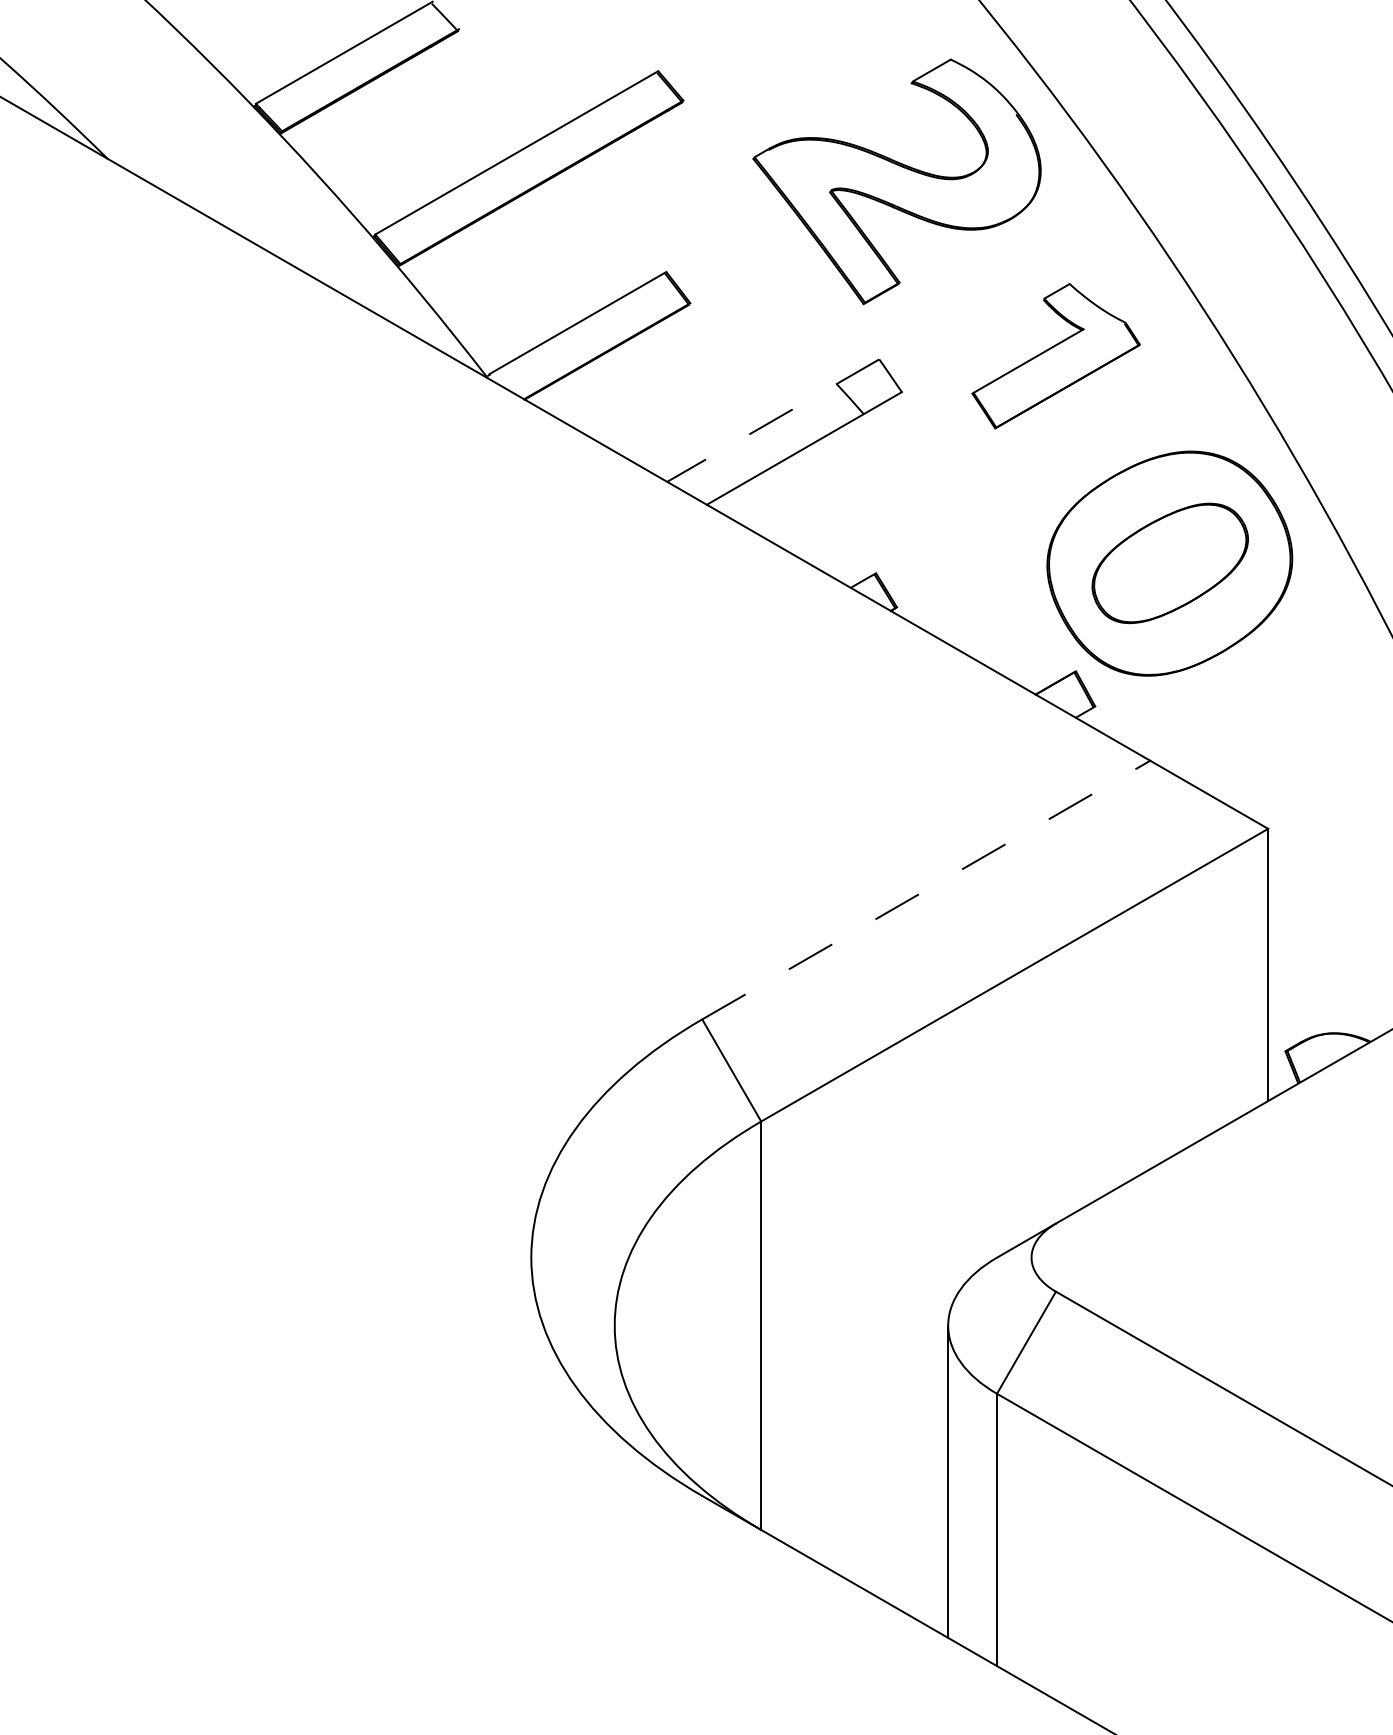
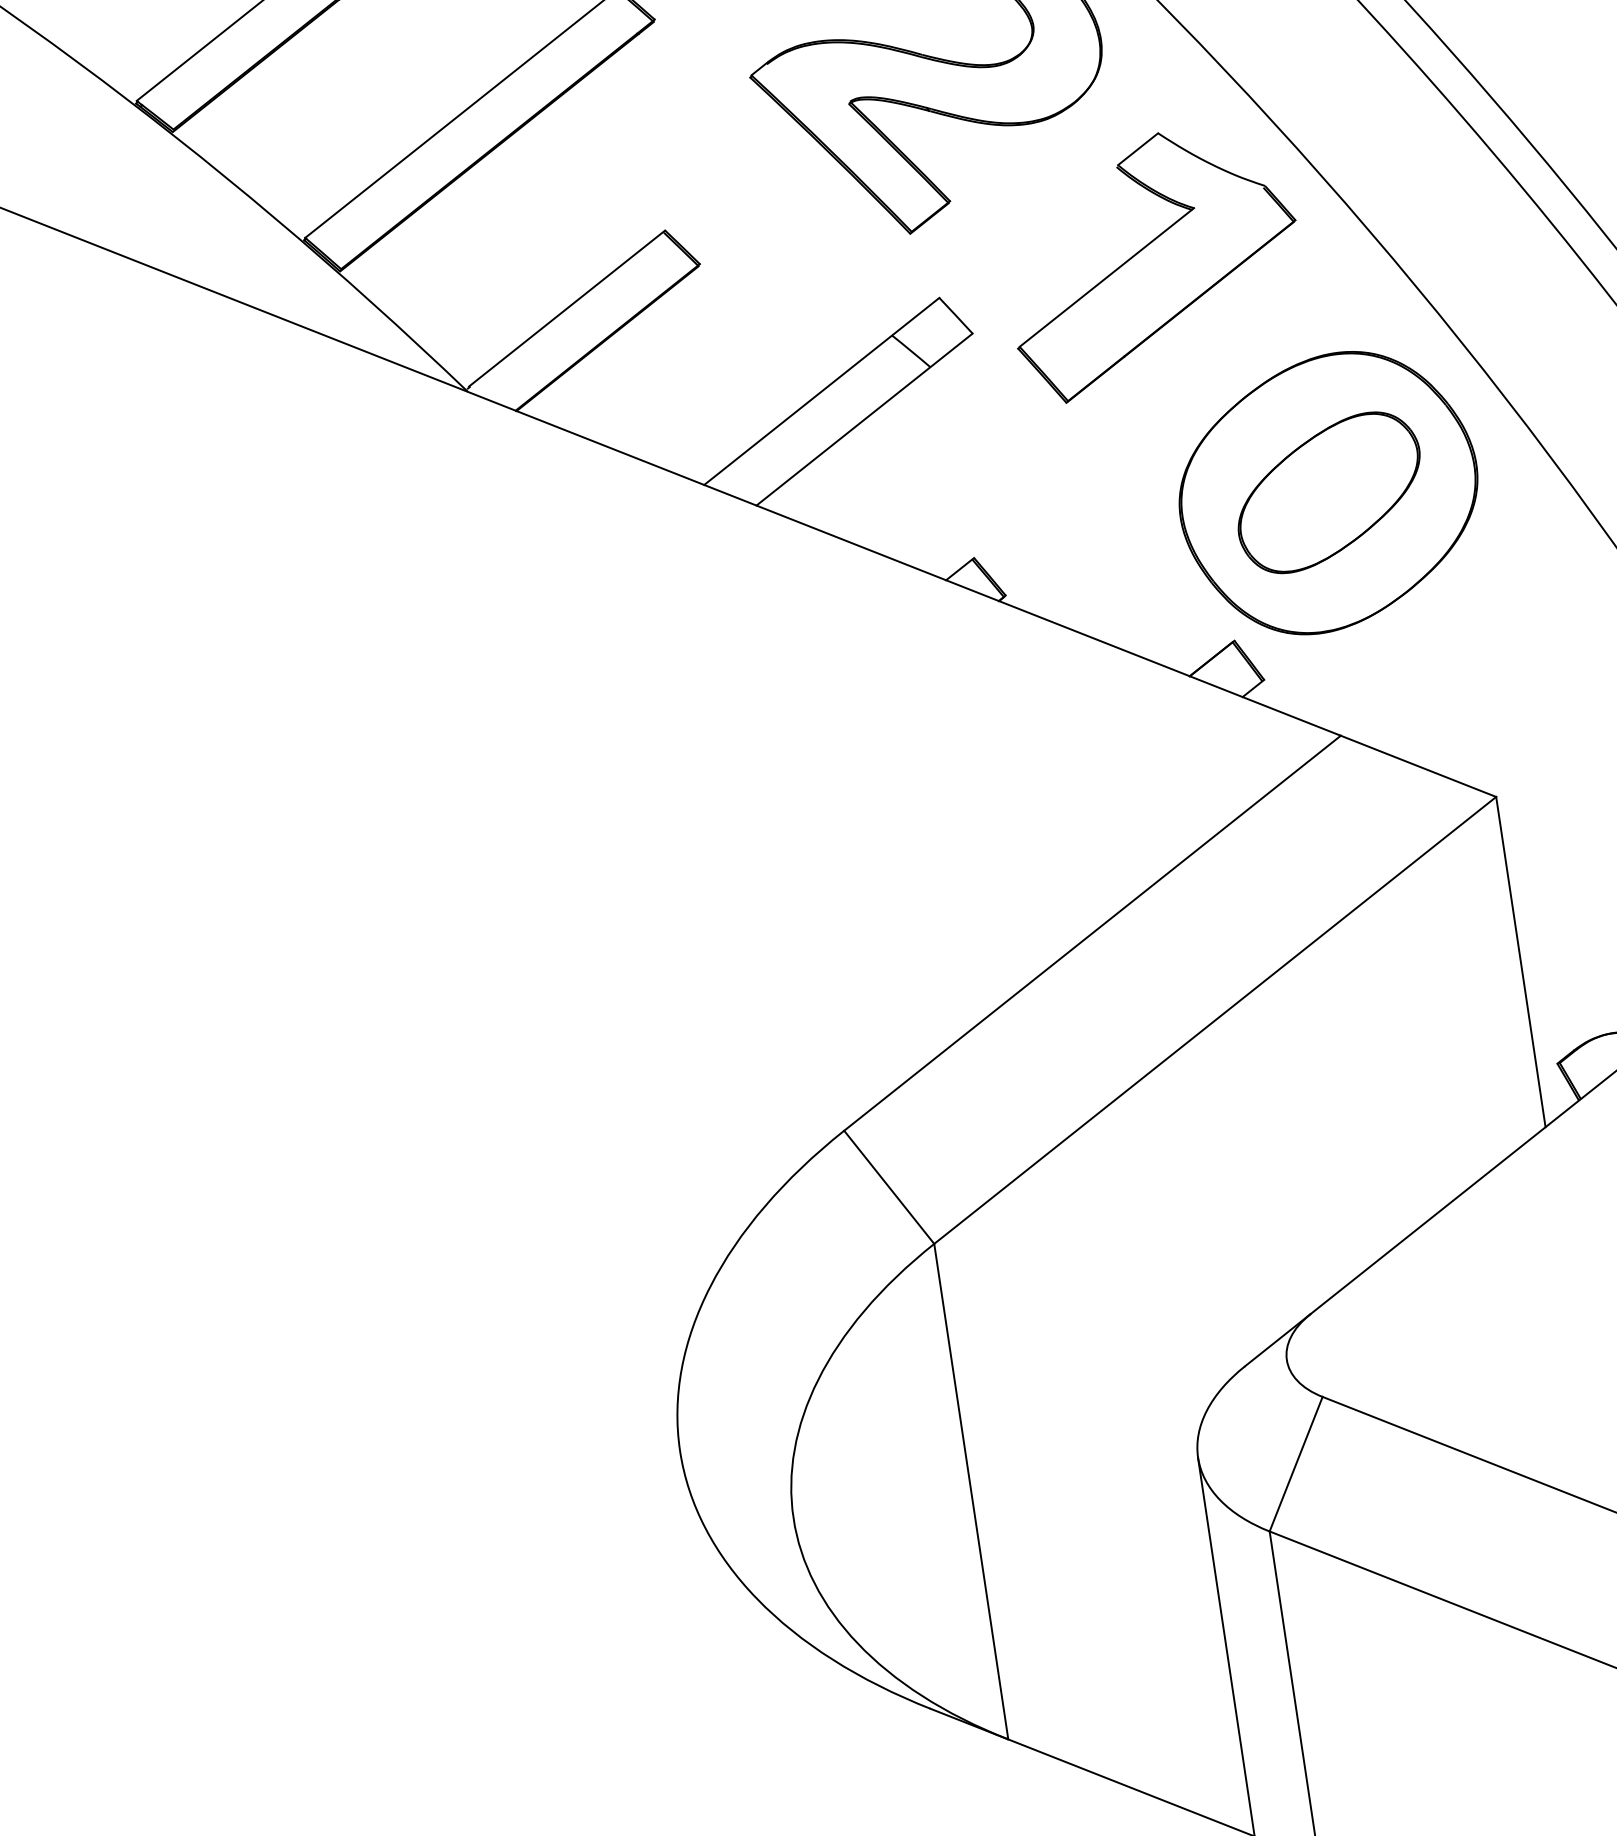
part: (1055, 356) -> (1152, 262), size x1.43
line: (772, 420) -> (820, 391), dashed -> solid
line: (926, 890) -> (1092, 933), dashed -> solid

